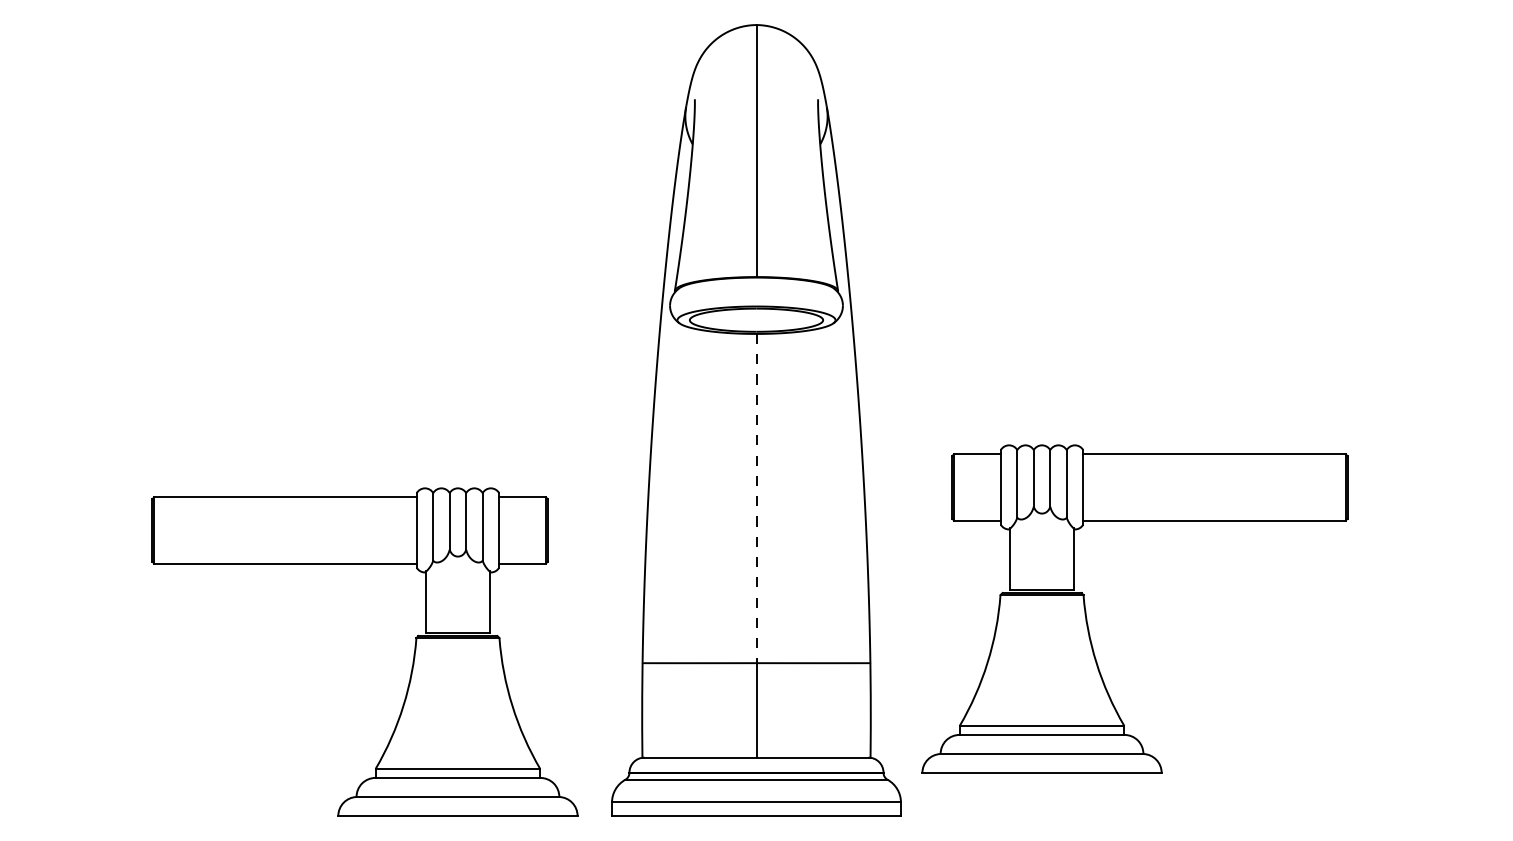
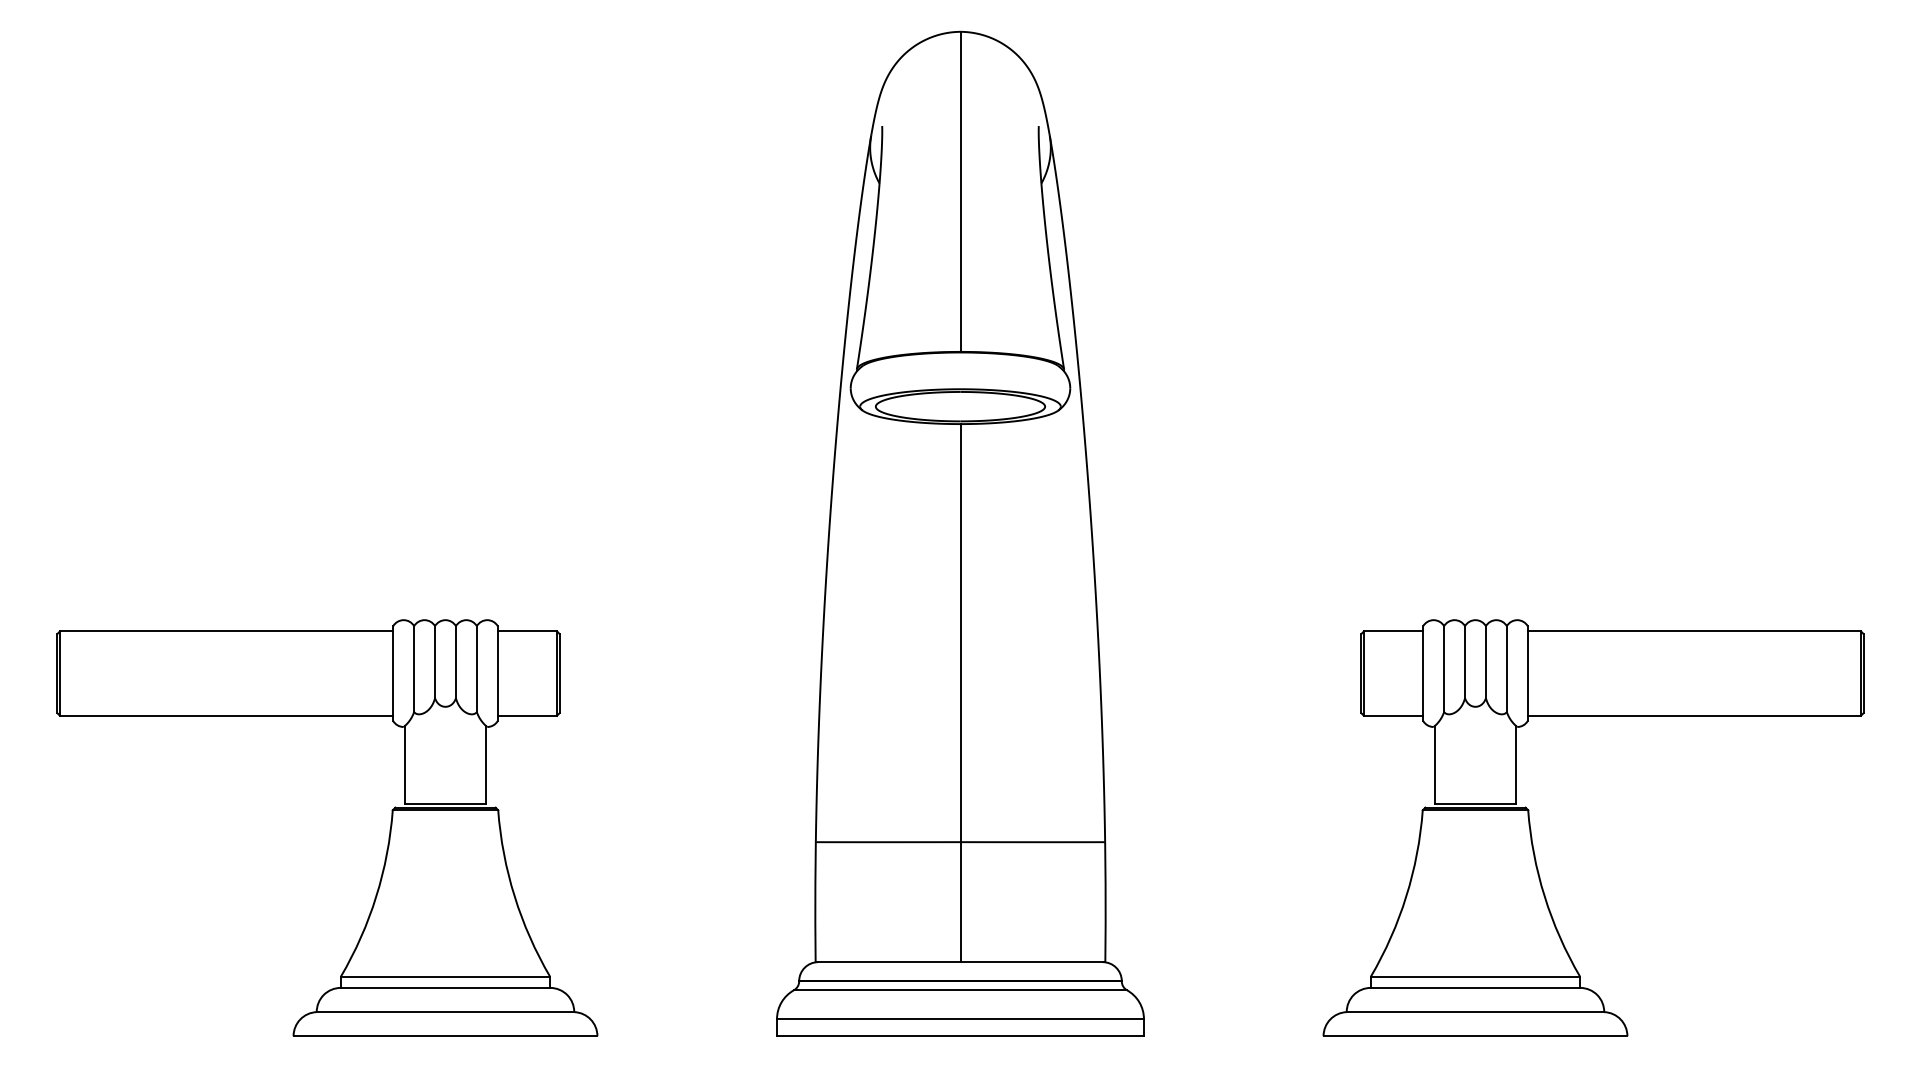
line: (756, 498) -> (960, 633), dashed -> solid
part: (1086, 610) -> (1531, 829), moved
part: (412, 661) -> (387, 840), moved

